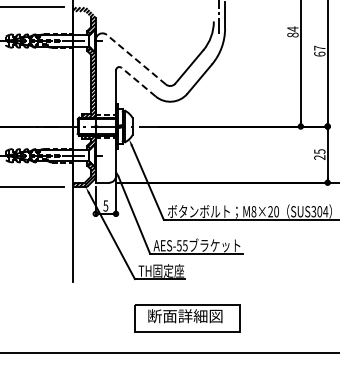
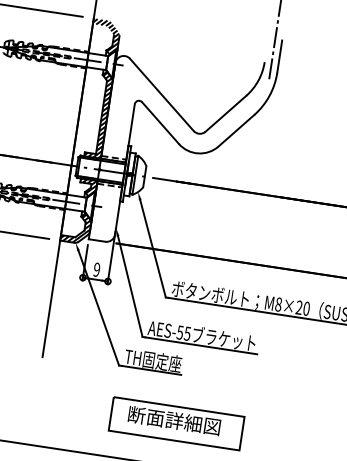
line: (136, 59) -> (162, 94), dashed -> solid
line: (138, 81) -> (160, 122), dashed -> solid
text: (105, 205) -> (96, 269), 5 -> 9

